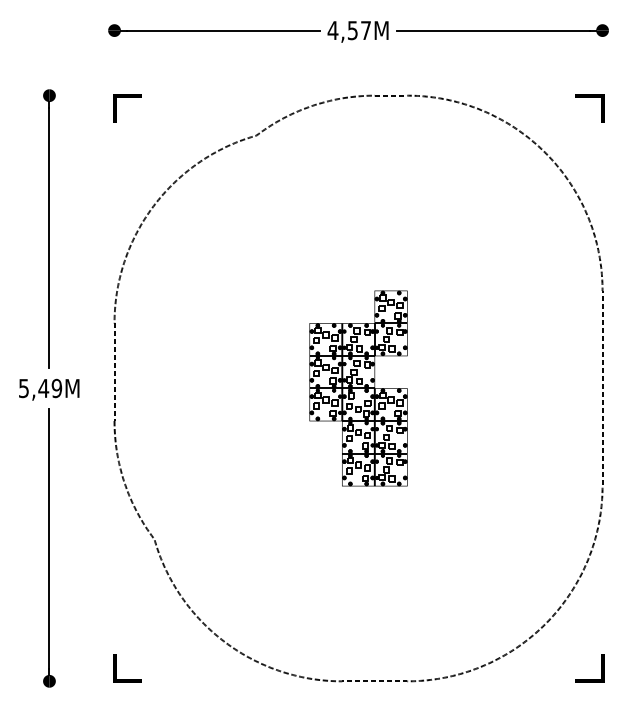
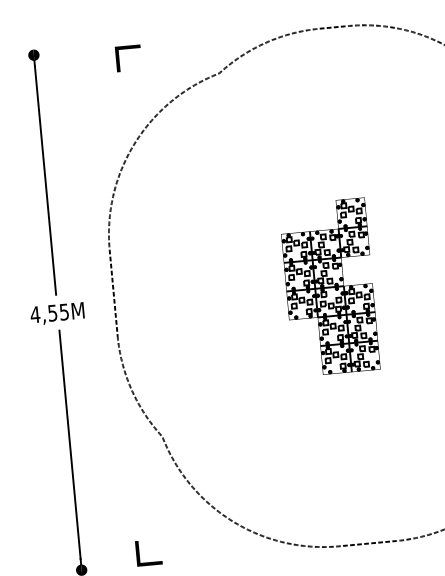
line: (127, 97) -> (128, 48), moved
text: (40, 388) -> (49, 313), 5,49M -> 4,55M

